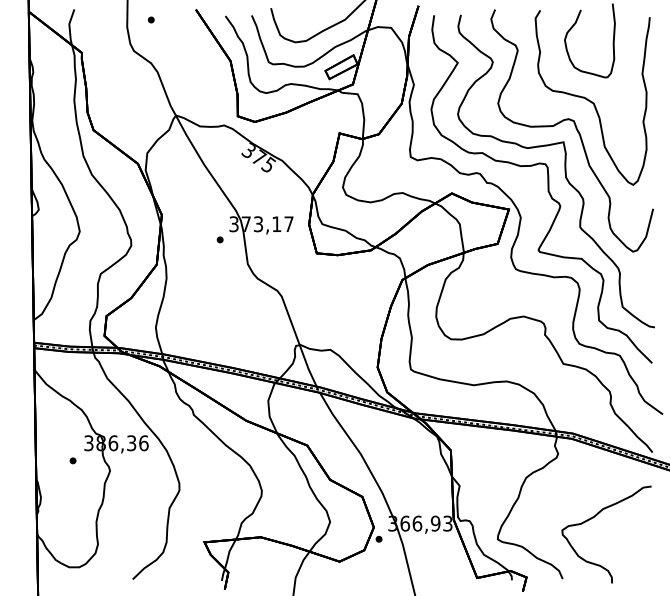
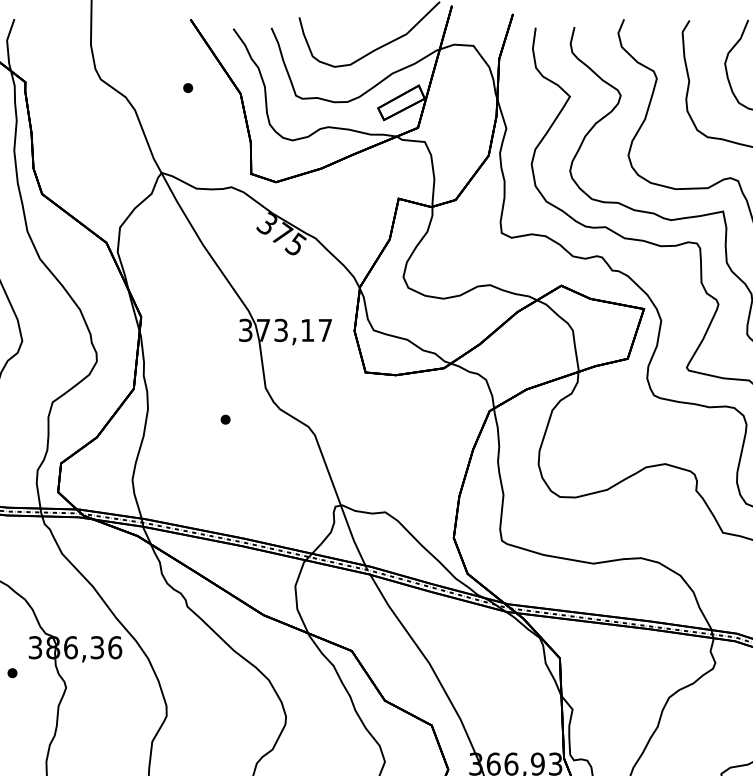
part: (151, 19) -> (188, 87), moved
part: (219, 239) -> (224, 419), moved

